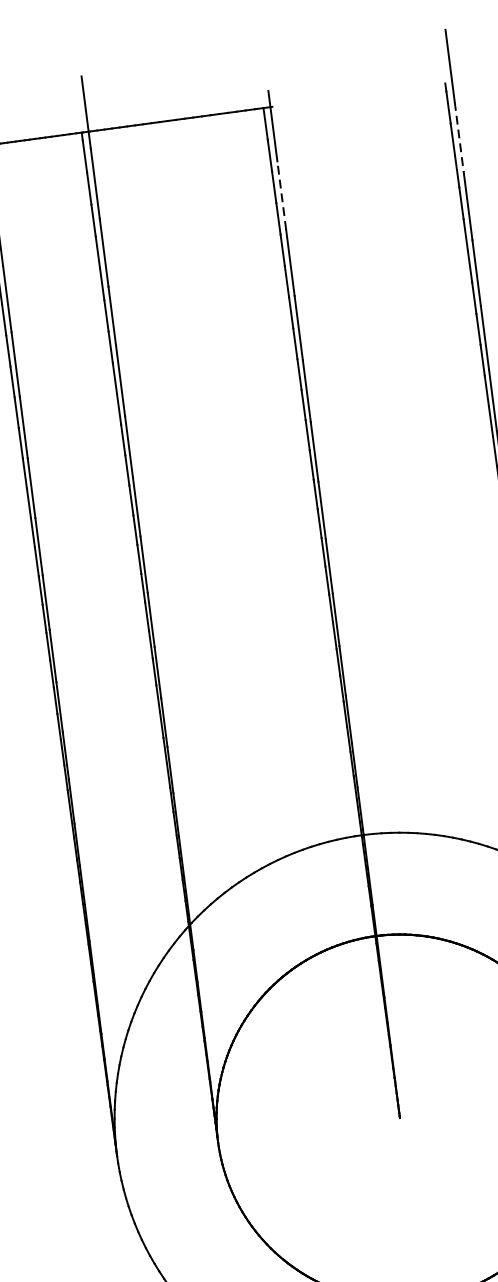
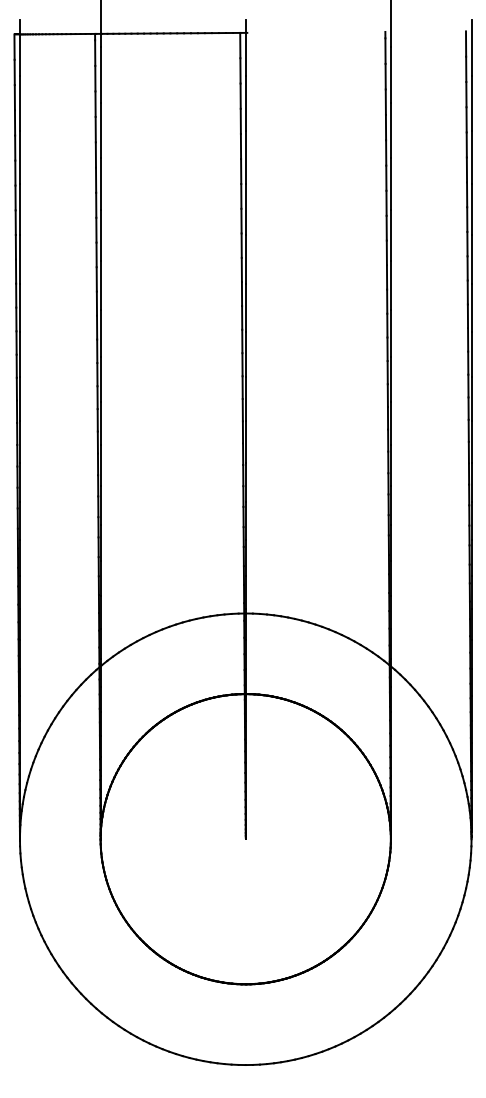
line: (458, 137) -> (390, 75), dashed -> solid
line: (281, 194) -> (245, 102), dashed -> solid

